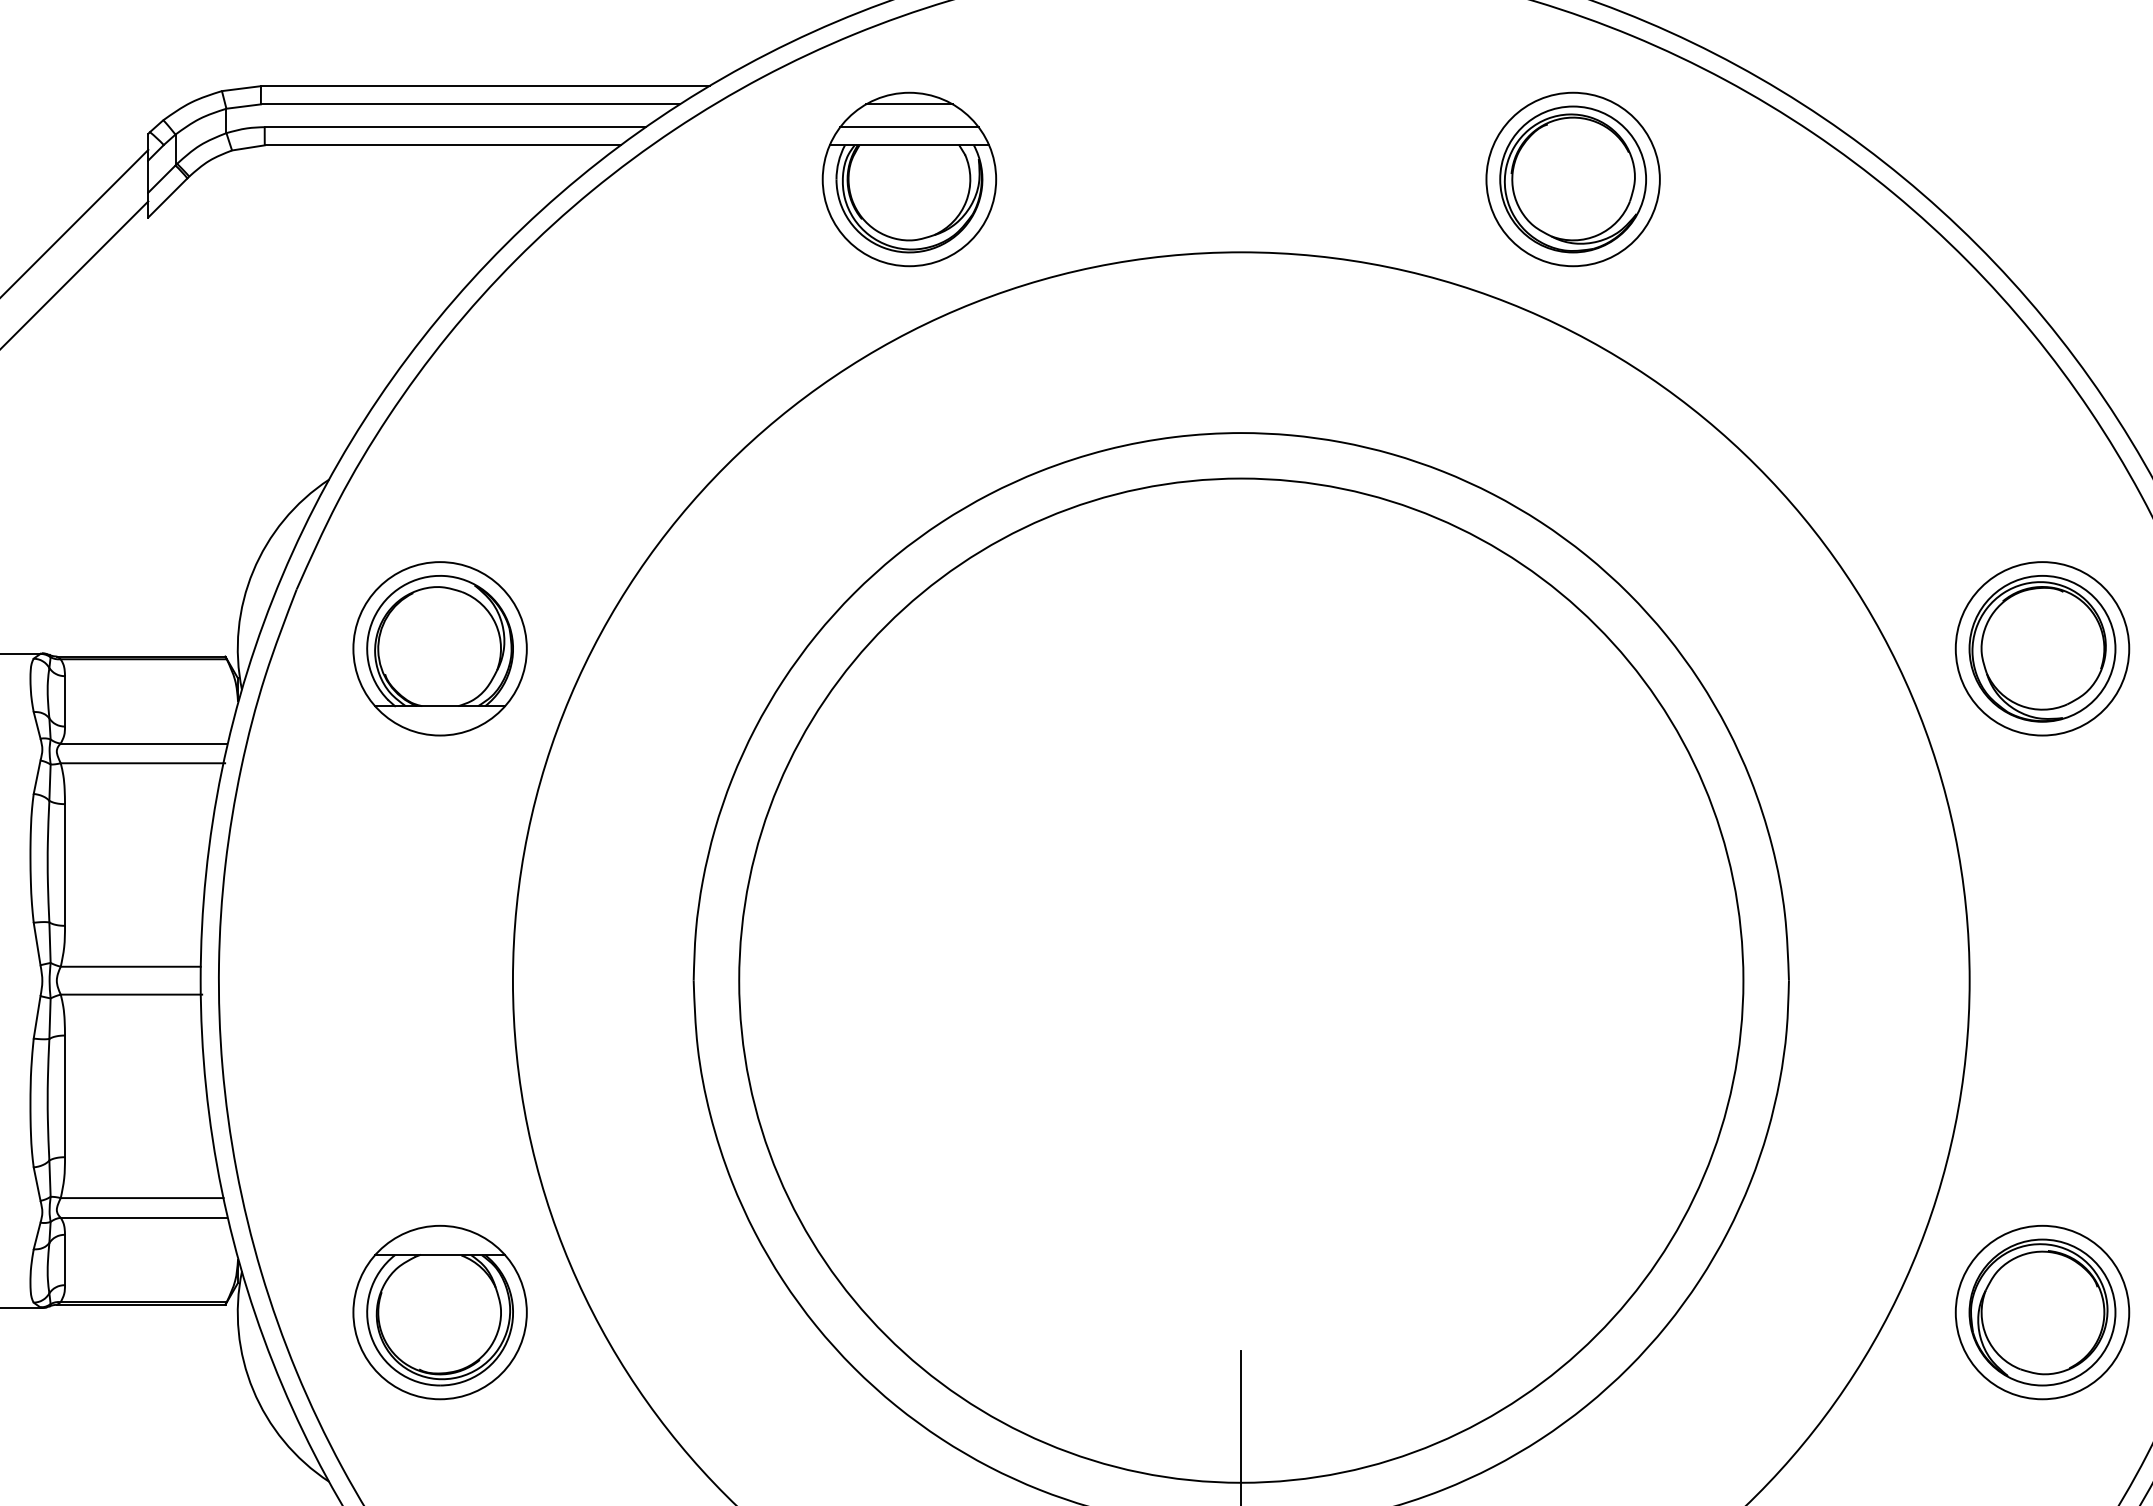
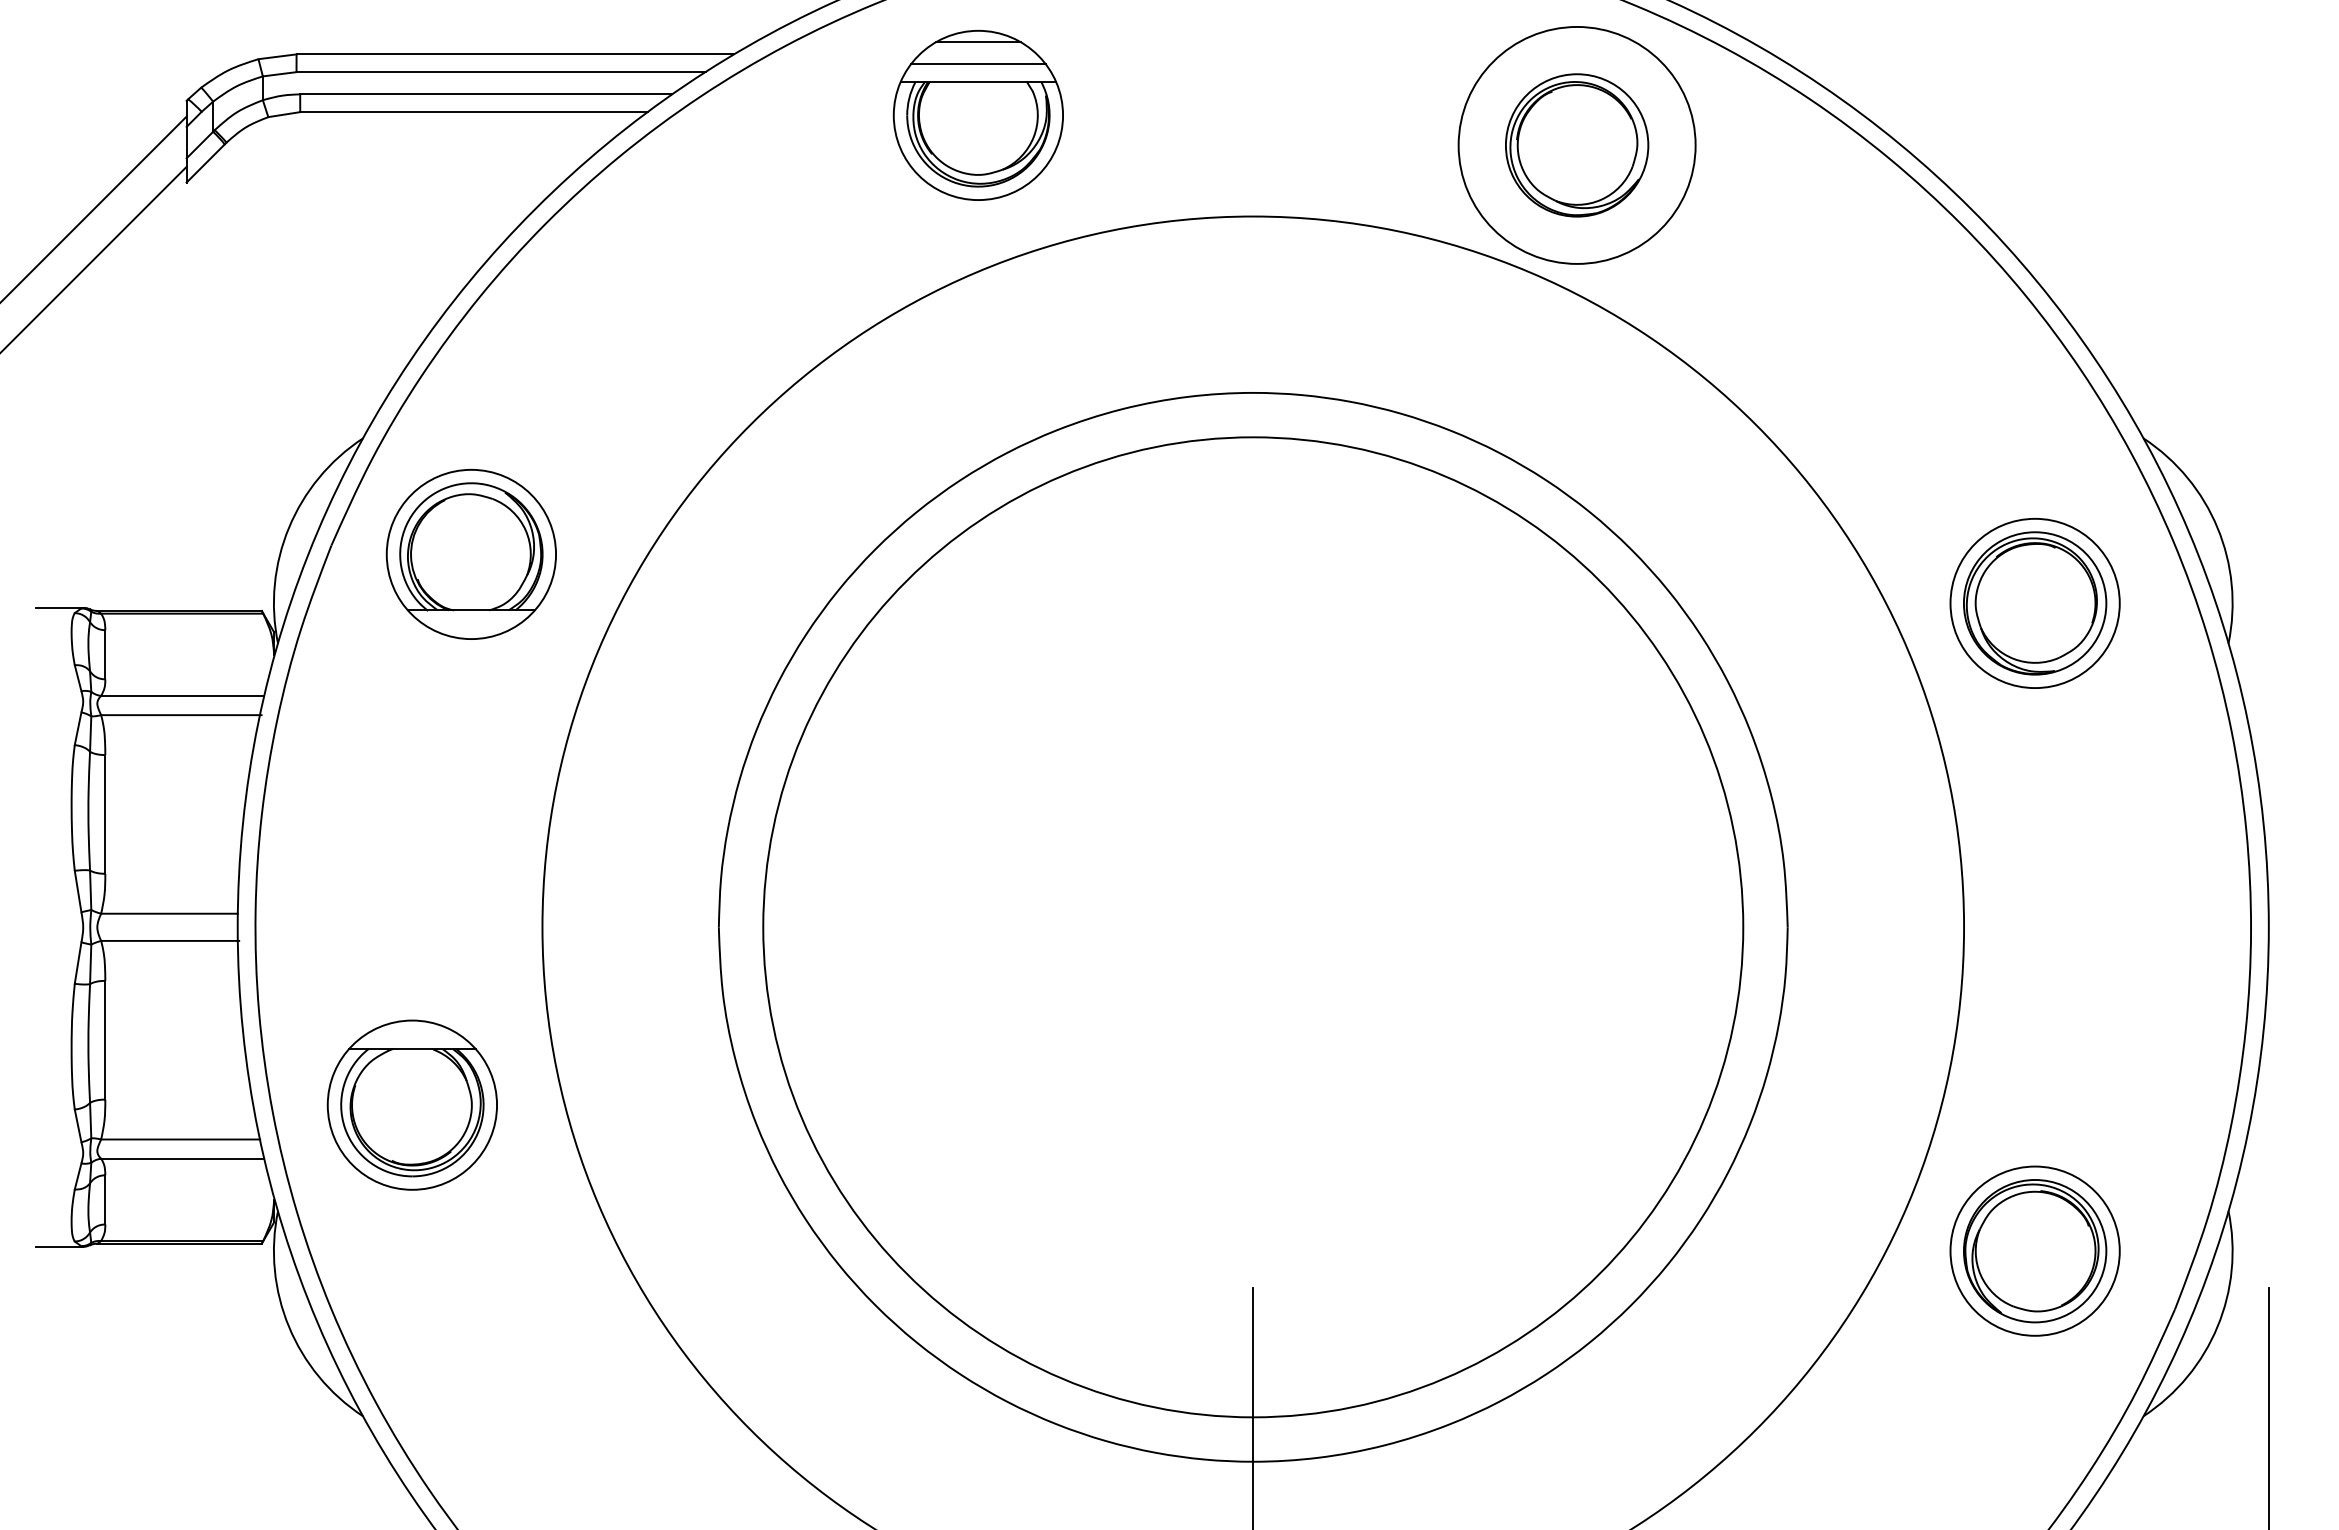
part: (908, 178) -> (977, 114), moved
circle: (1572, 179) -> (1576, 145), size x1.4
part: (439, 647) -> (470, 553), moved
part: (439, 1311) -> (411, 1104), moved

